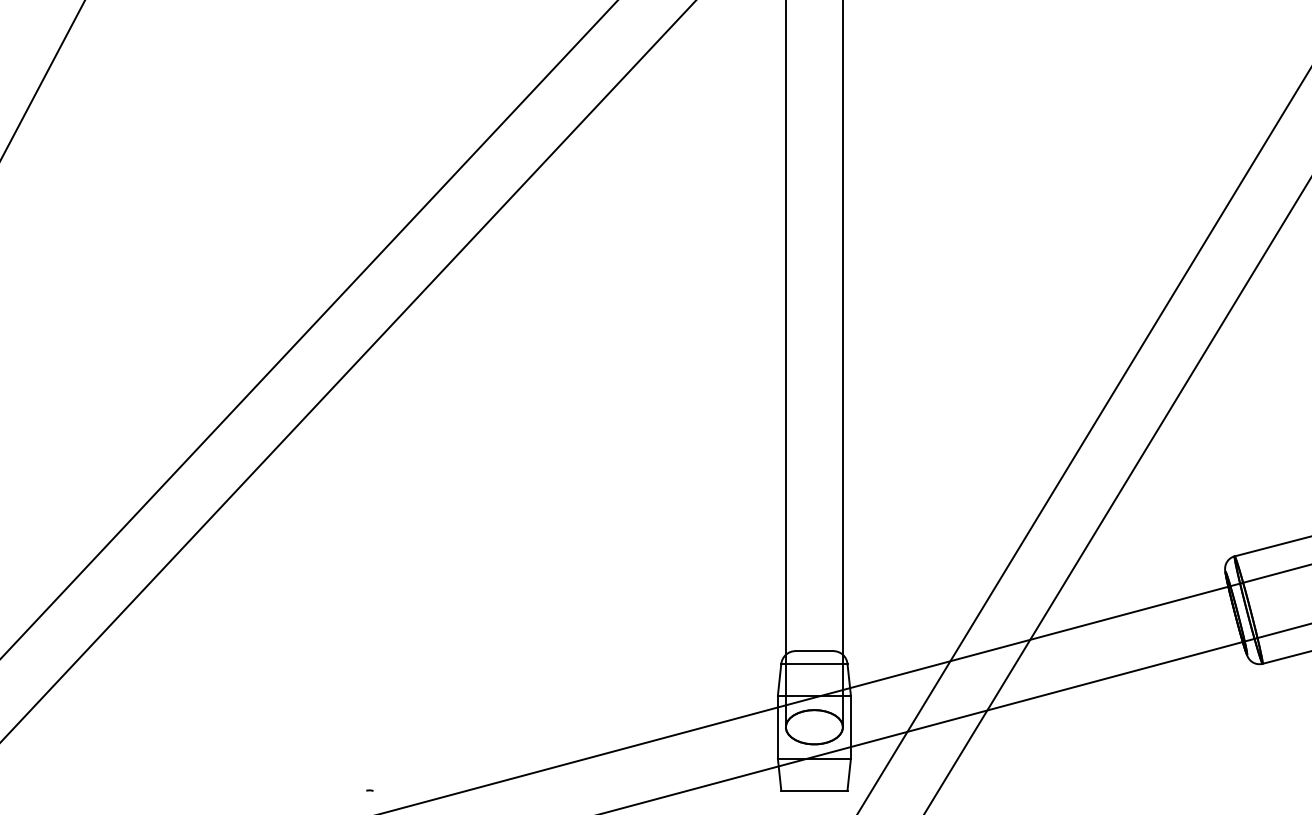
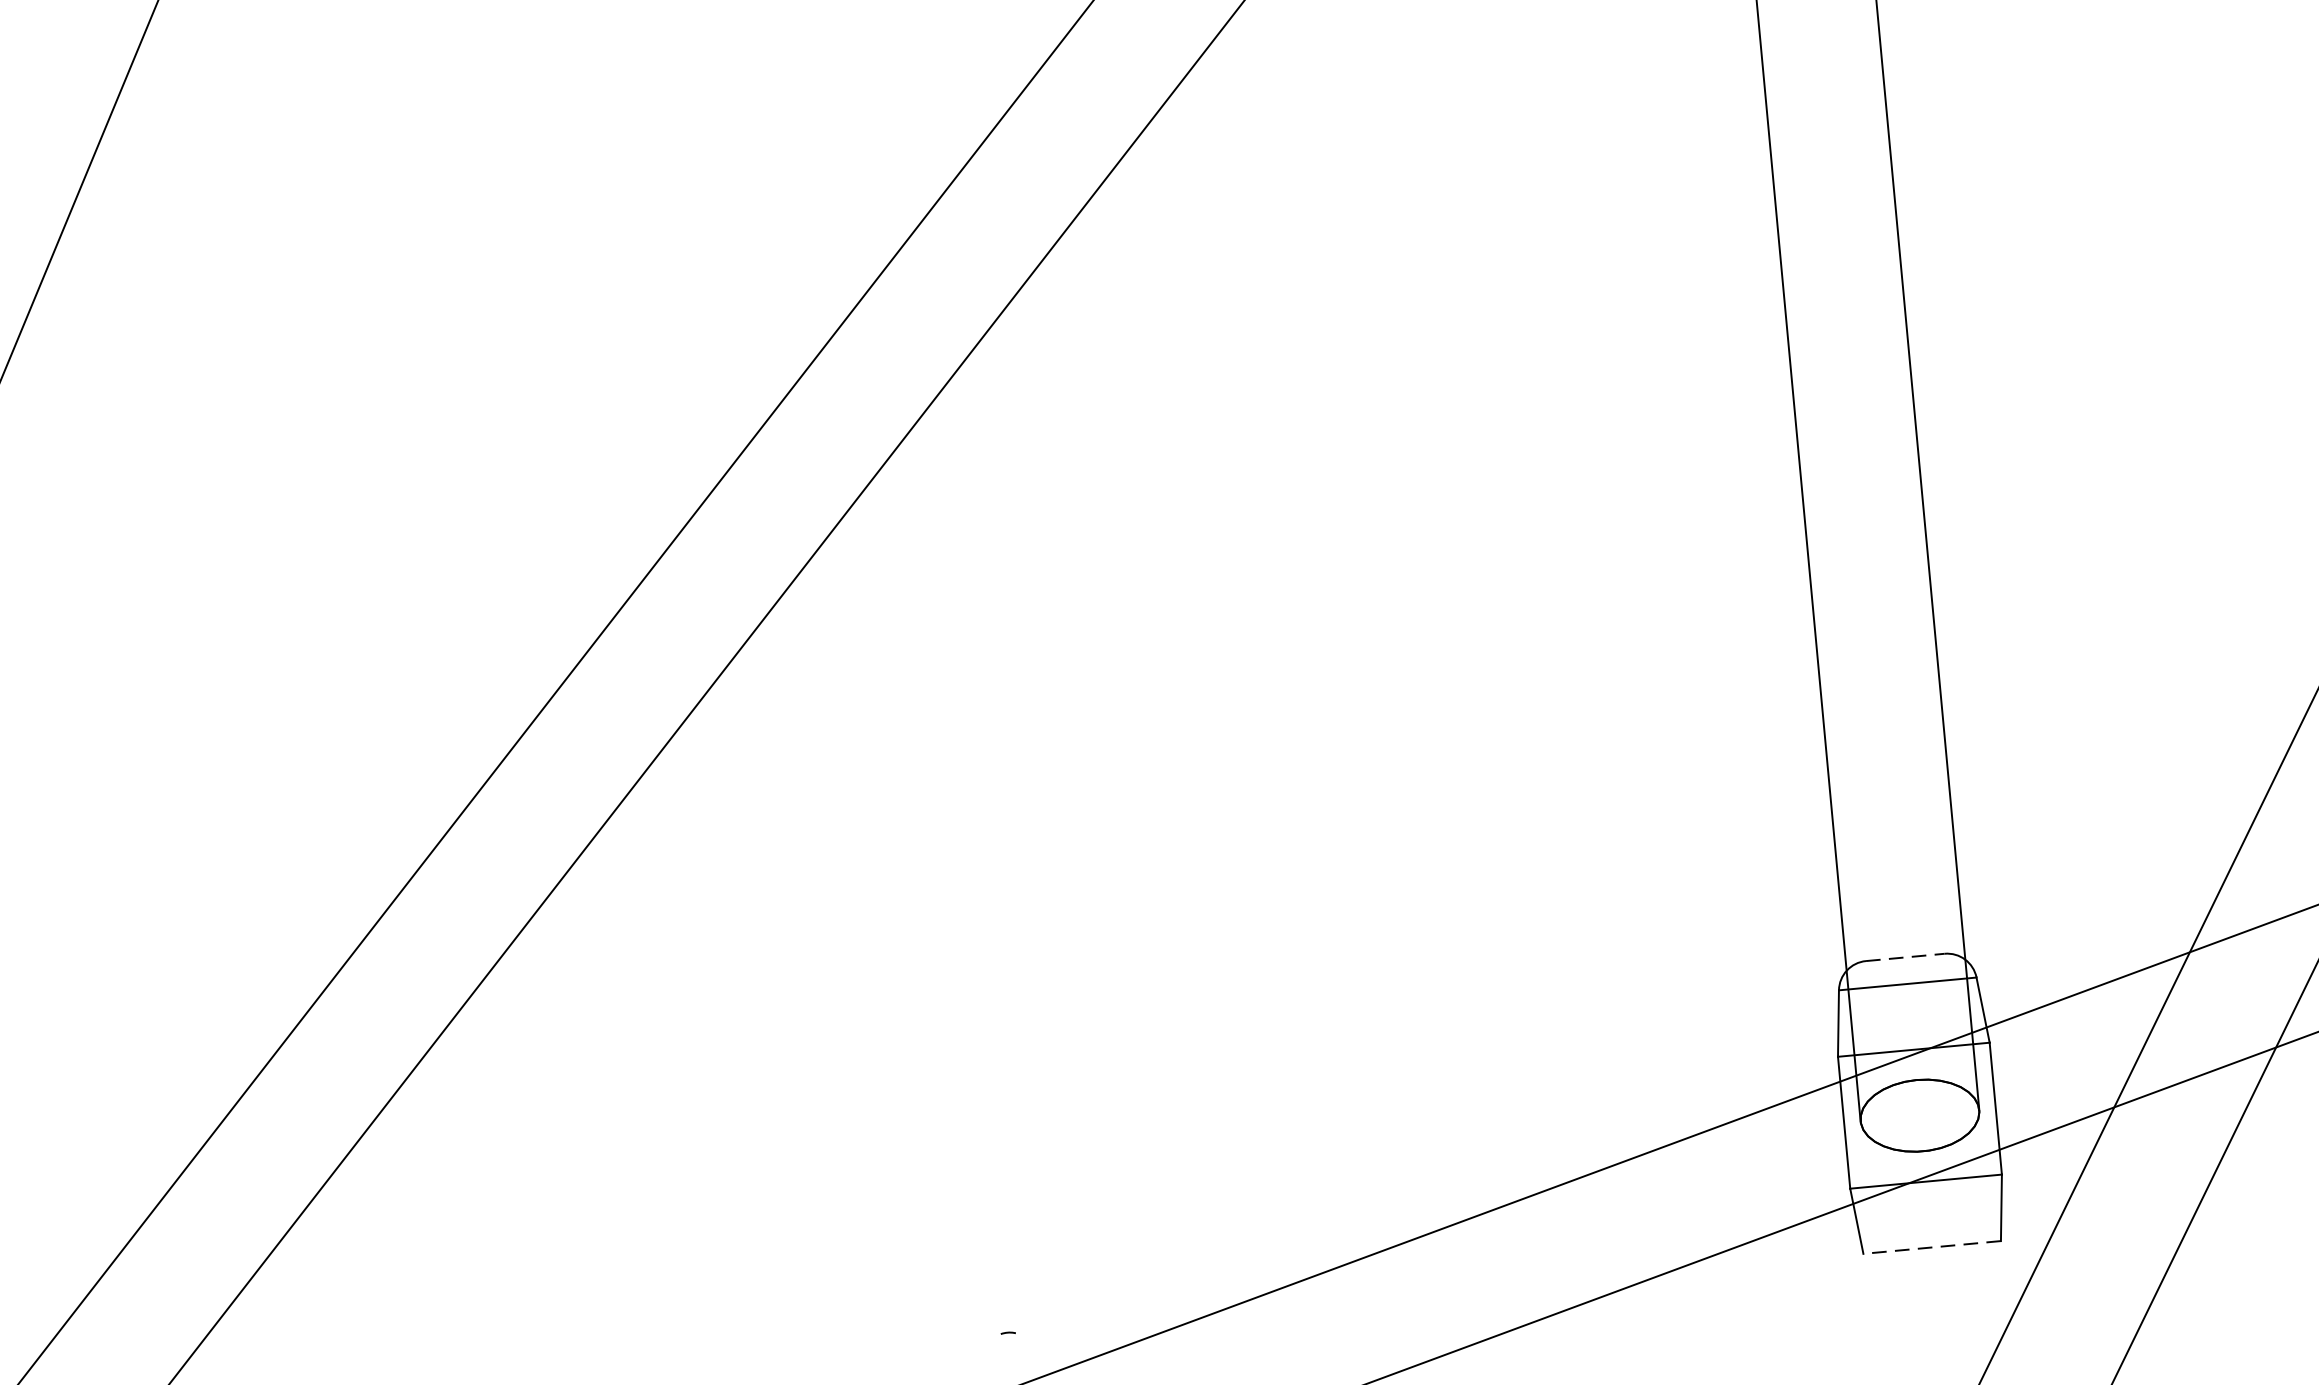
line: (814, 651) -> (1905, 958), solid -> dashed
line: (813, 790) -> (1930, 1247), solid -> dashed

